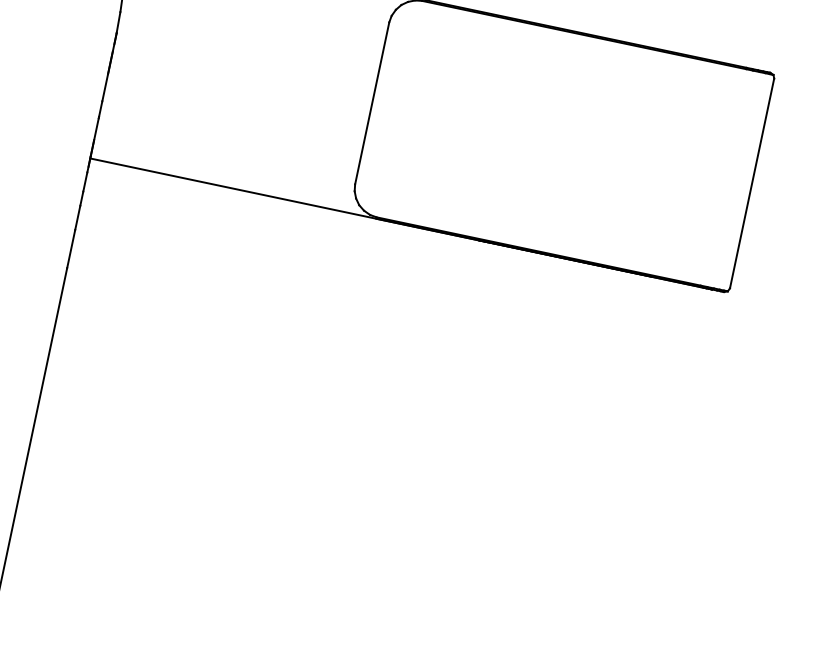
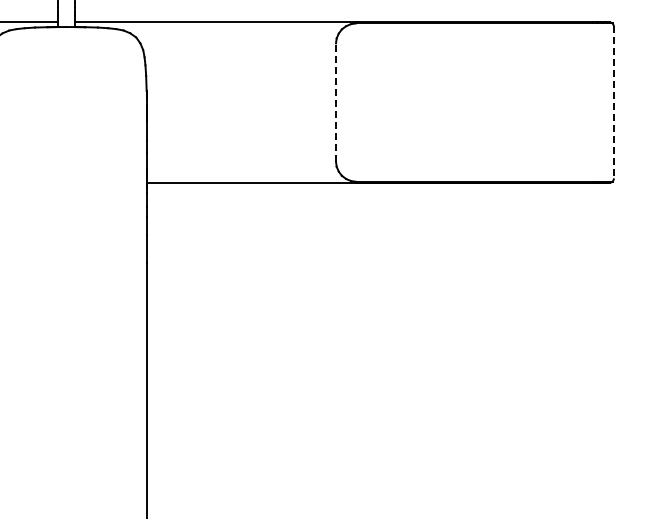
line: (371, 103) -> (335, 102), solid -> dashed
line: (751, 183) -> (613, 102), solid -> dashed

